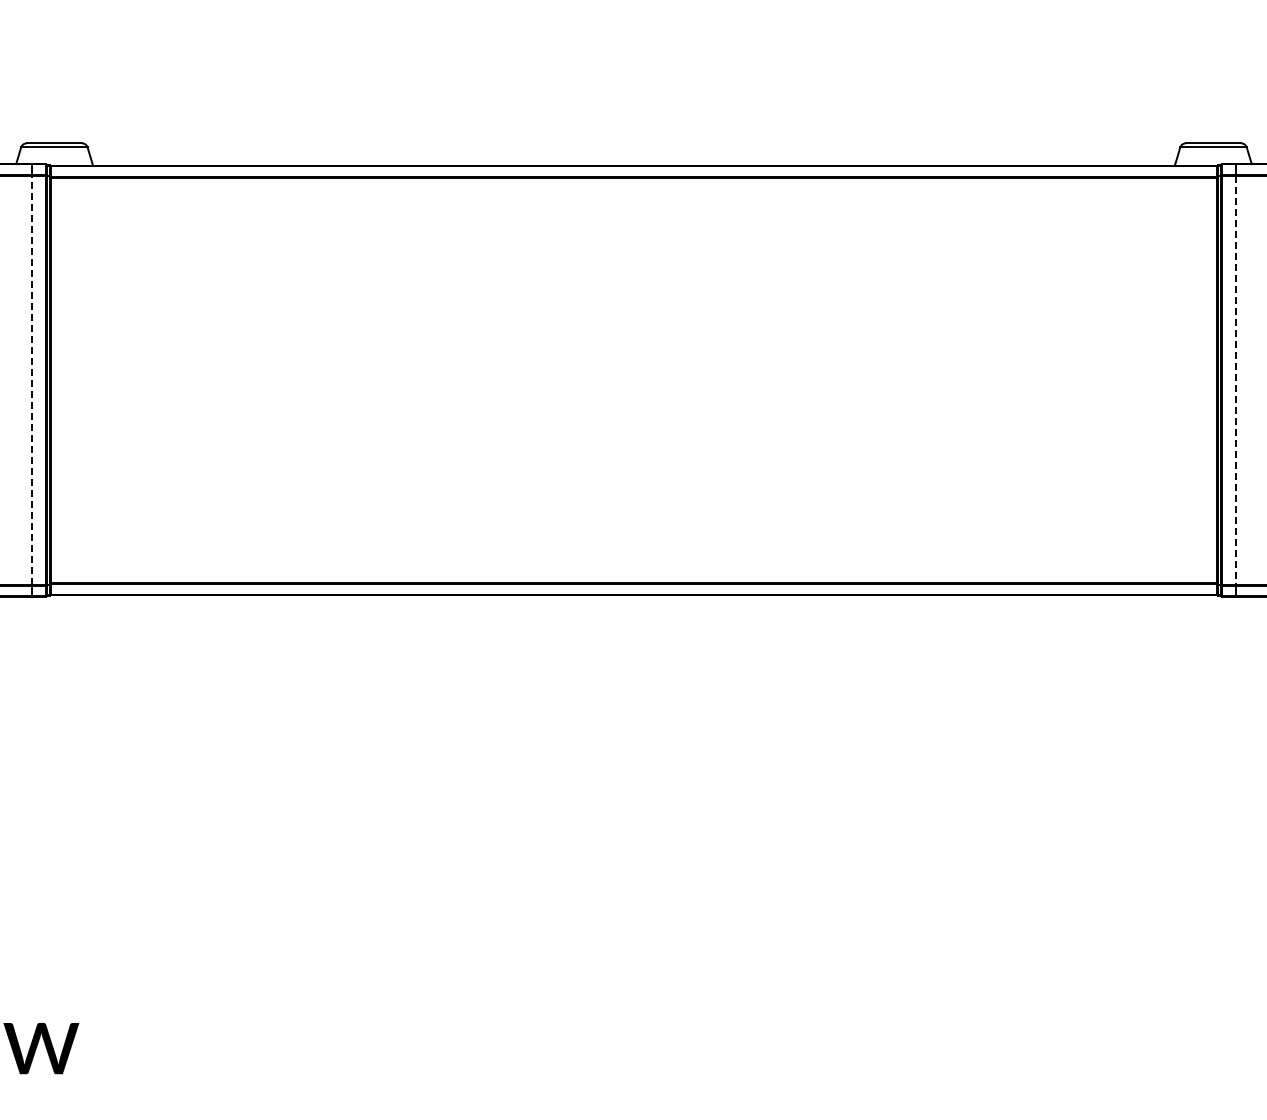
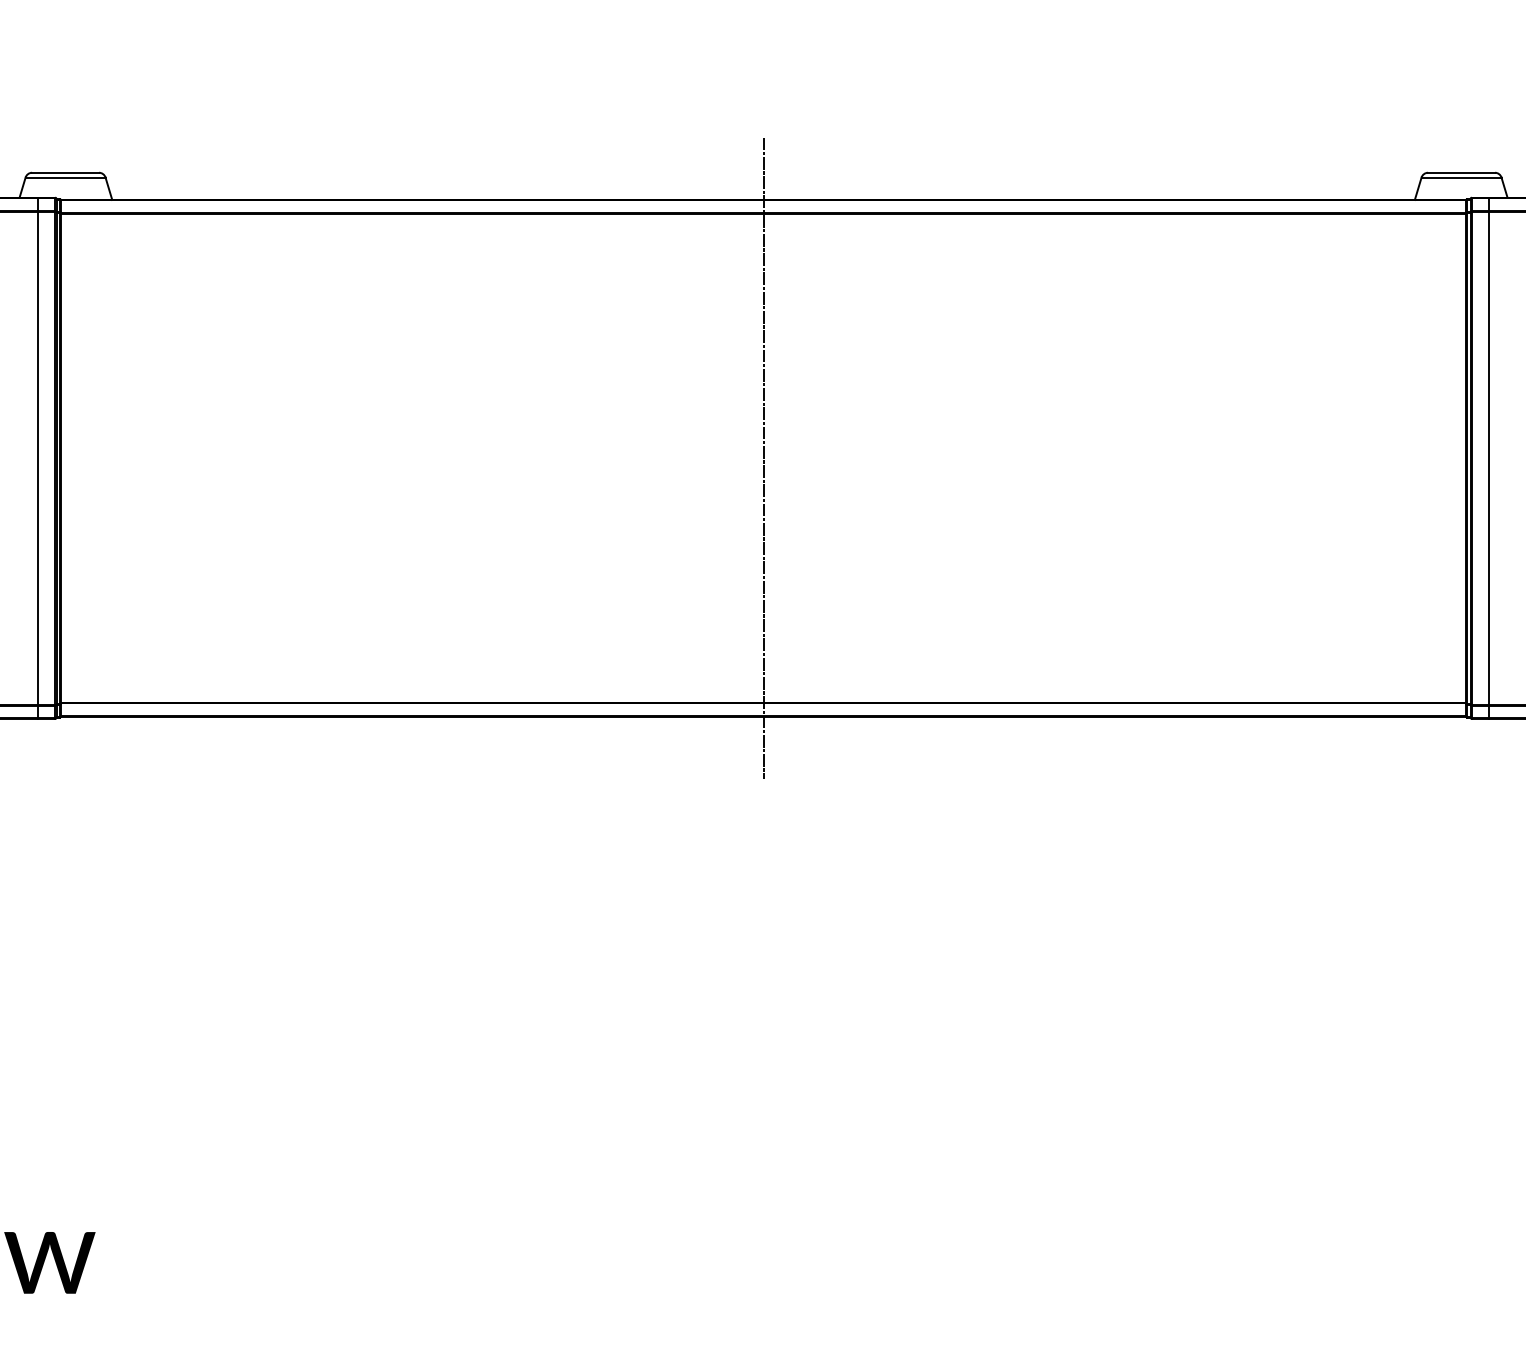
line: (31, 380) -> (38, 458), dashed -> solid
line: (633, 380) -> (763, 458), added
line: (1236, 380) -> (1489, 458), dashed -> solid

